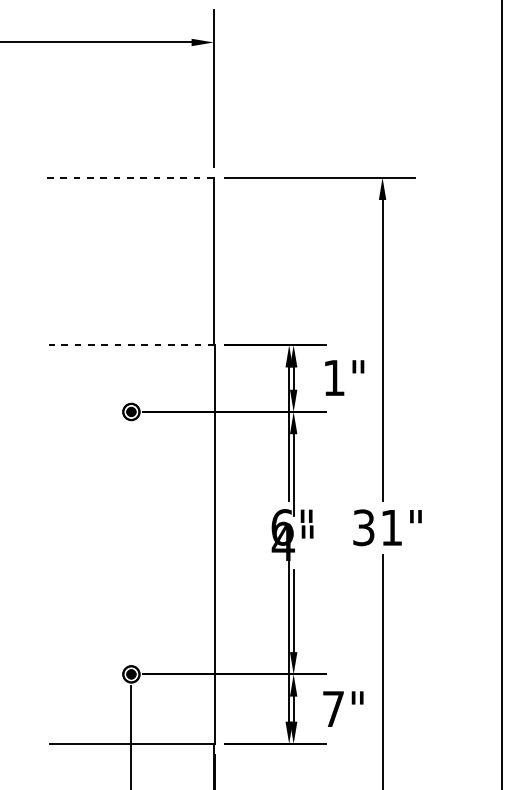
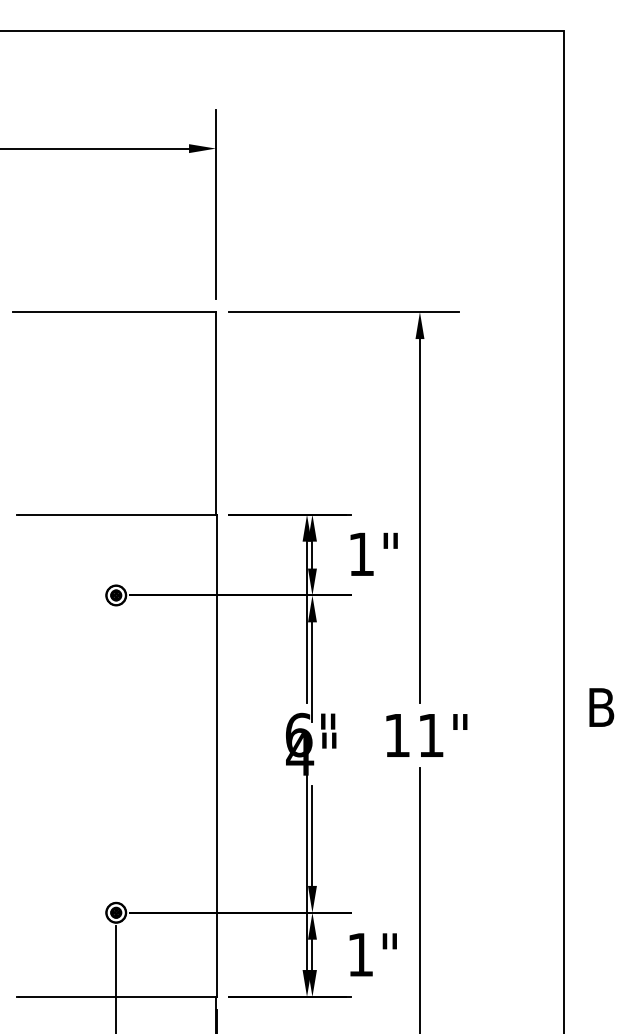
line: (129, 177) -> (114, 312), dashed -> solid
line: (133, 345) -> (118, 514), dashed -> solid
text: (363, 527) -> (396, 735), 31" -> 11"
text: (333, 708) -> (360, 954), 7" -> 1"

